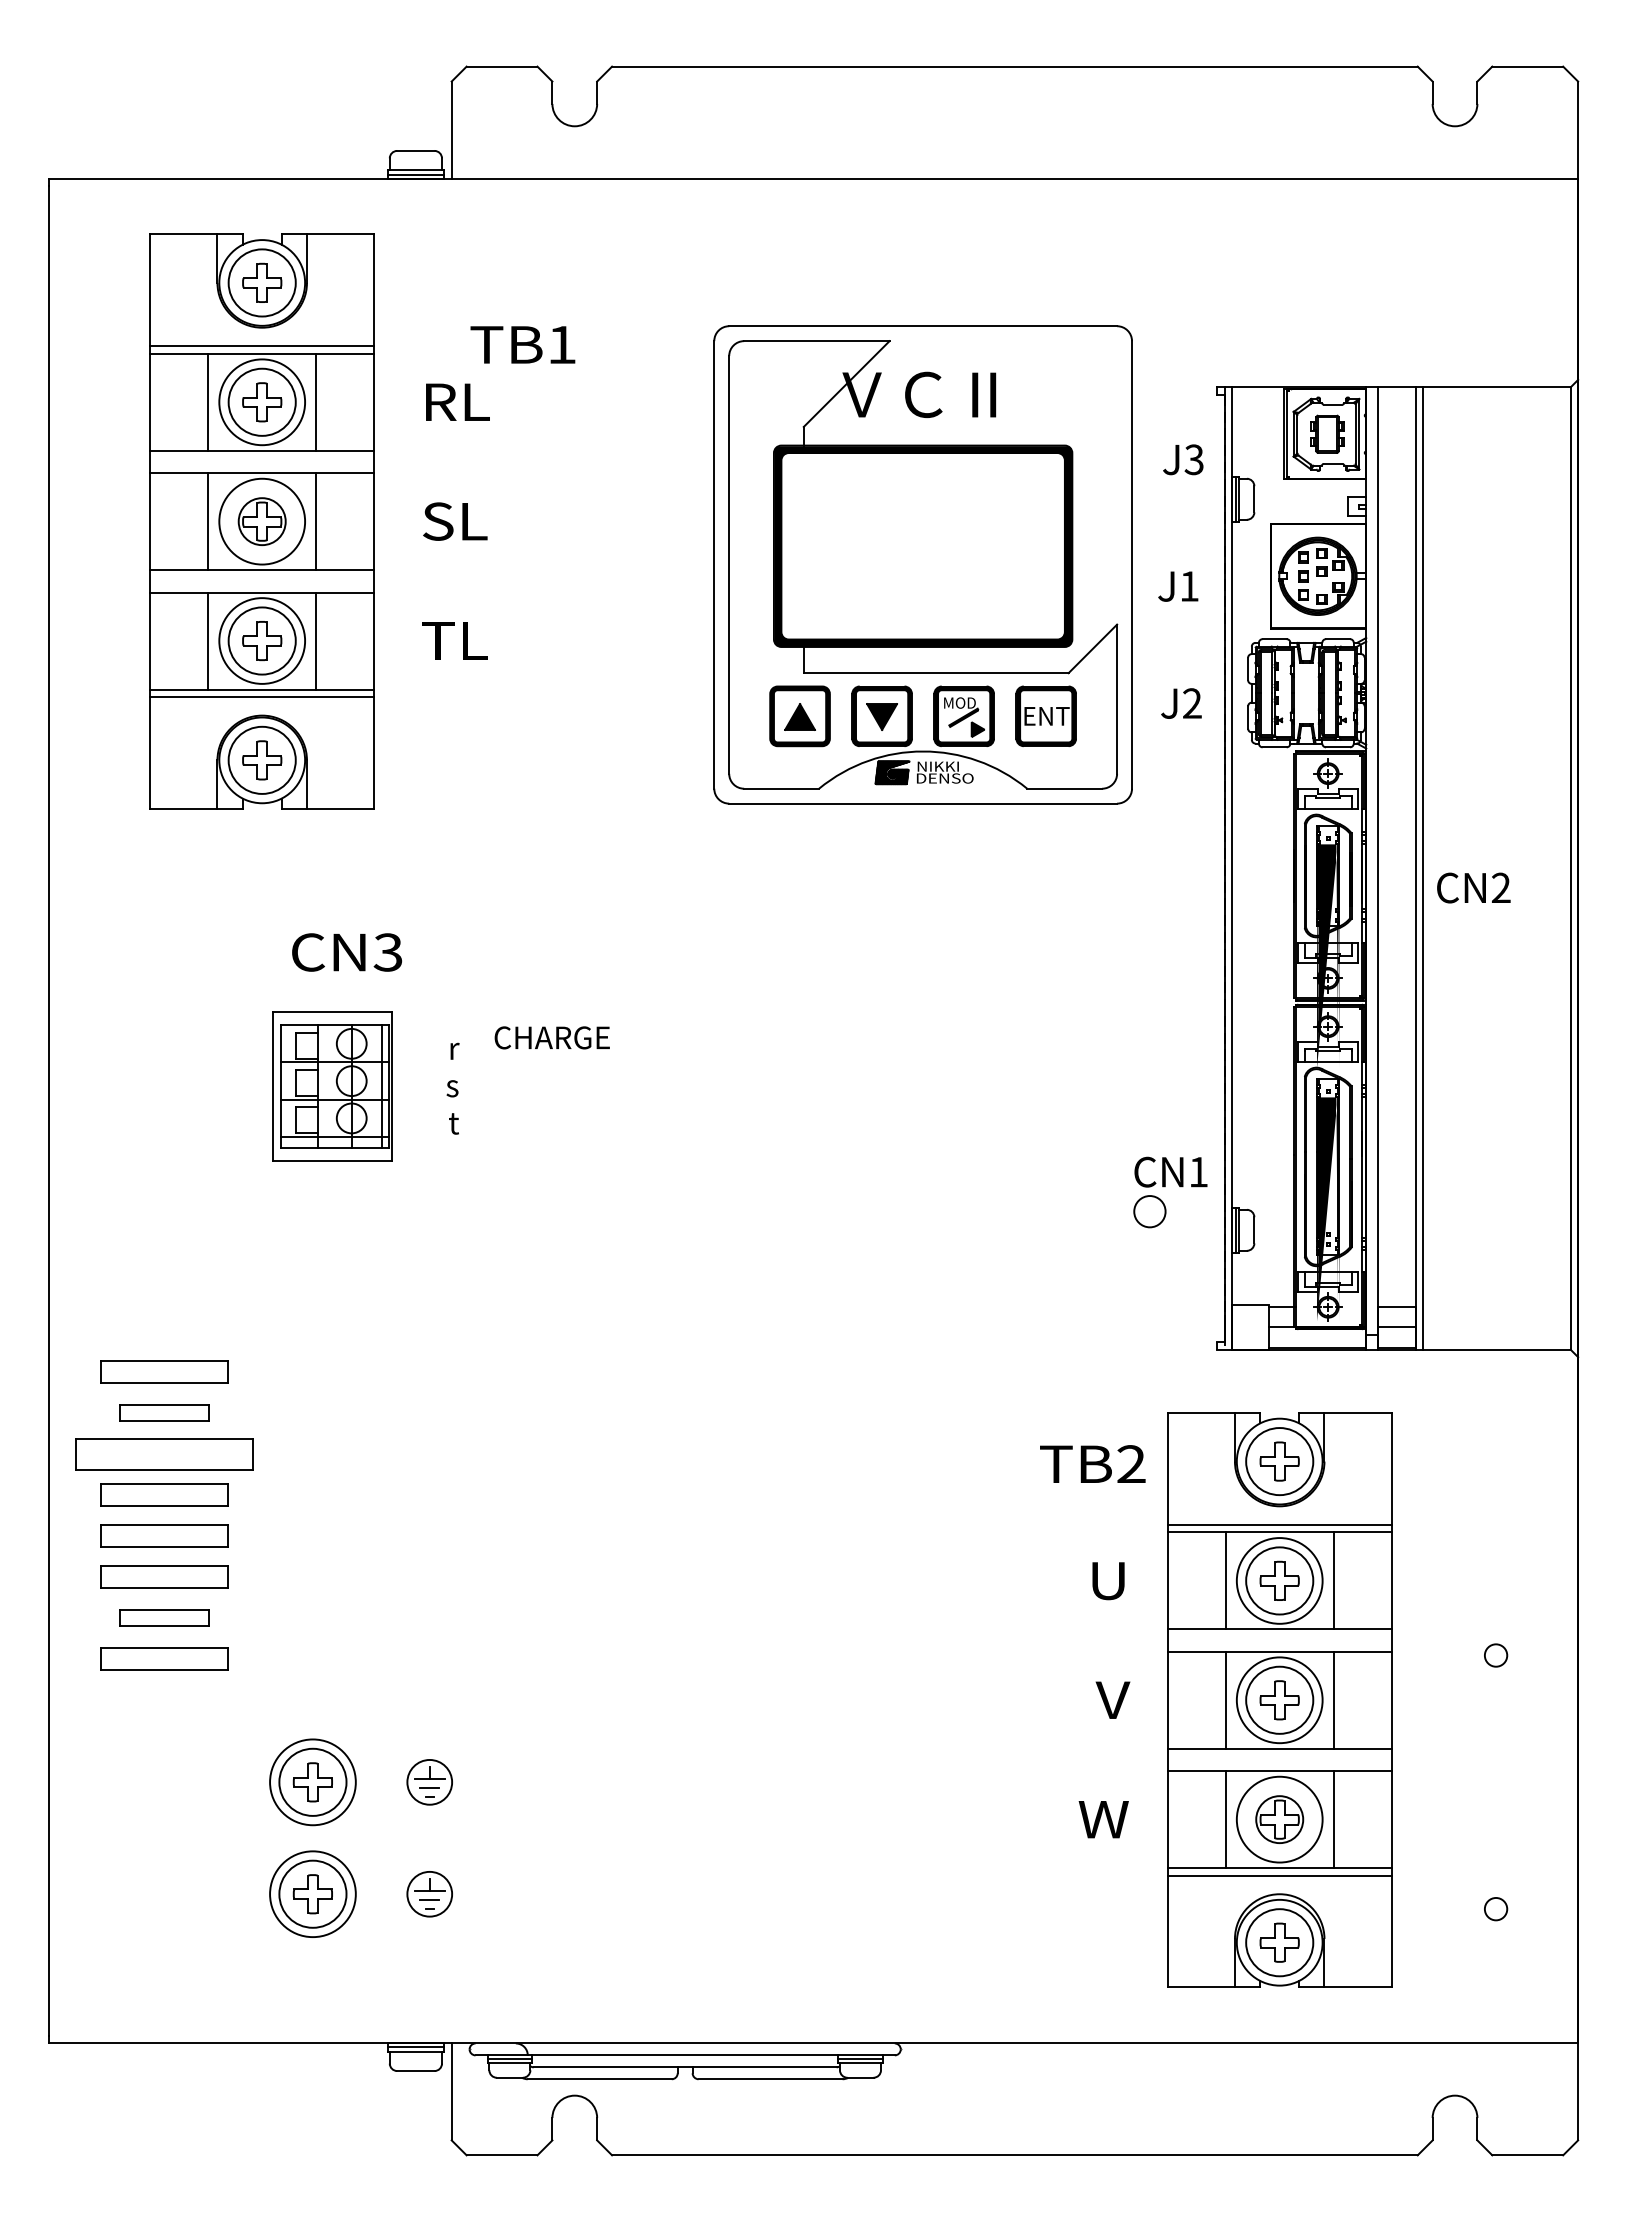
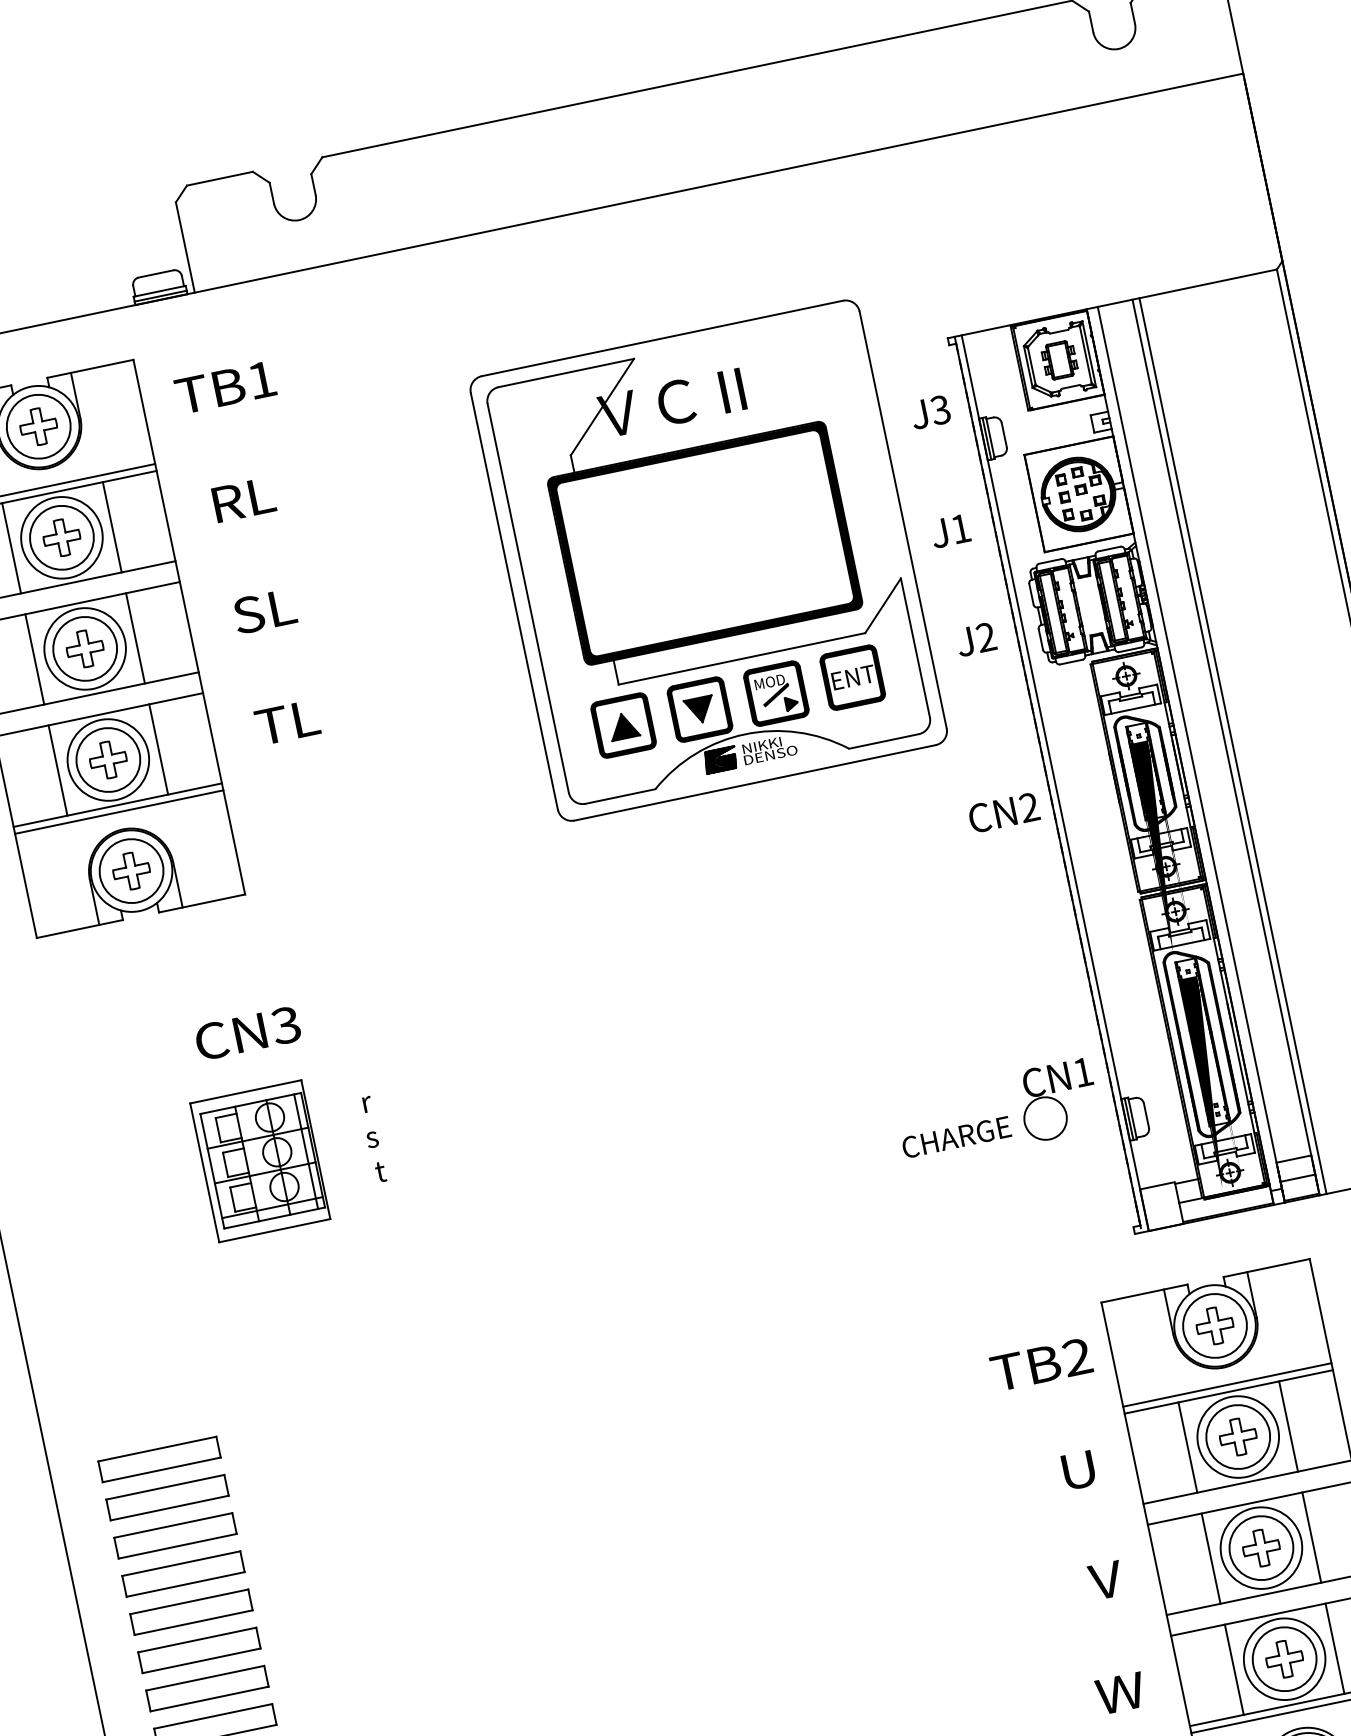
text: (522, 344) -> (225, 387), moved
circle: (261, 521) -> (84, 648), size x1.43
text: (1473, 887) -> (1003, 812), moved
text: (551, 1037) -> (955, 1137), moved
circle: (1149, 1211) -> (1045, 1118), size x1.43
part: (164, 1412) -> (167, 1497), size x1.43
part: (164, 1453) -> (175, 1535), size x0.71
part: (164, 1617) -> (207, 1687), size x1.43
circle: (1279, 1819) -> (1284, 1659), size x1.43

